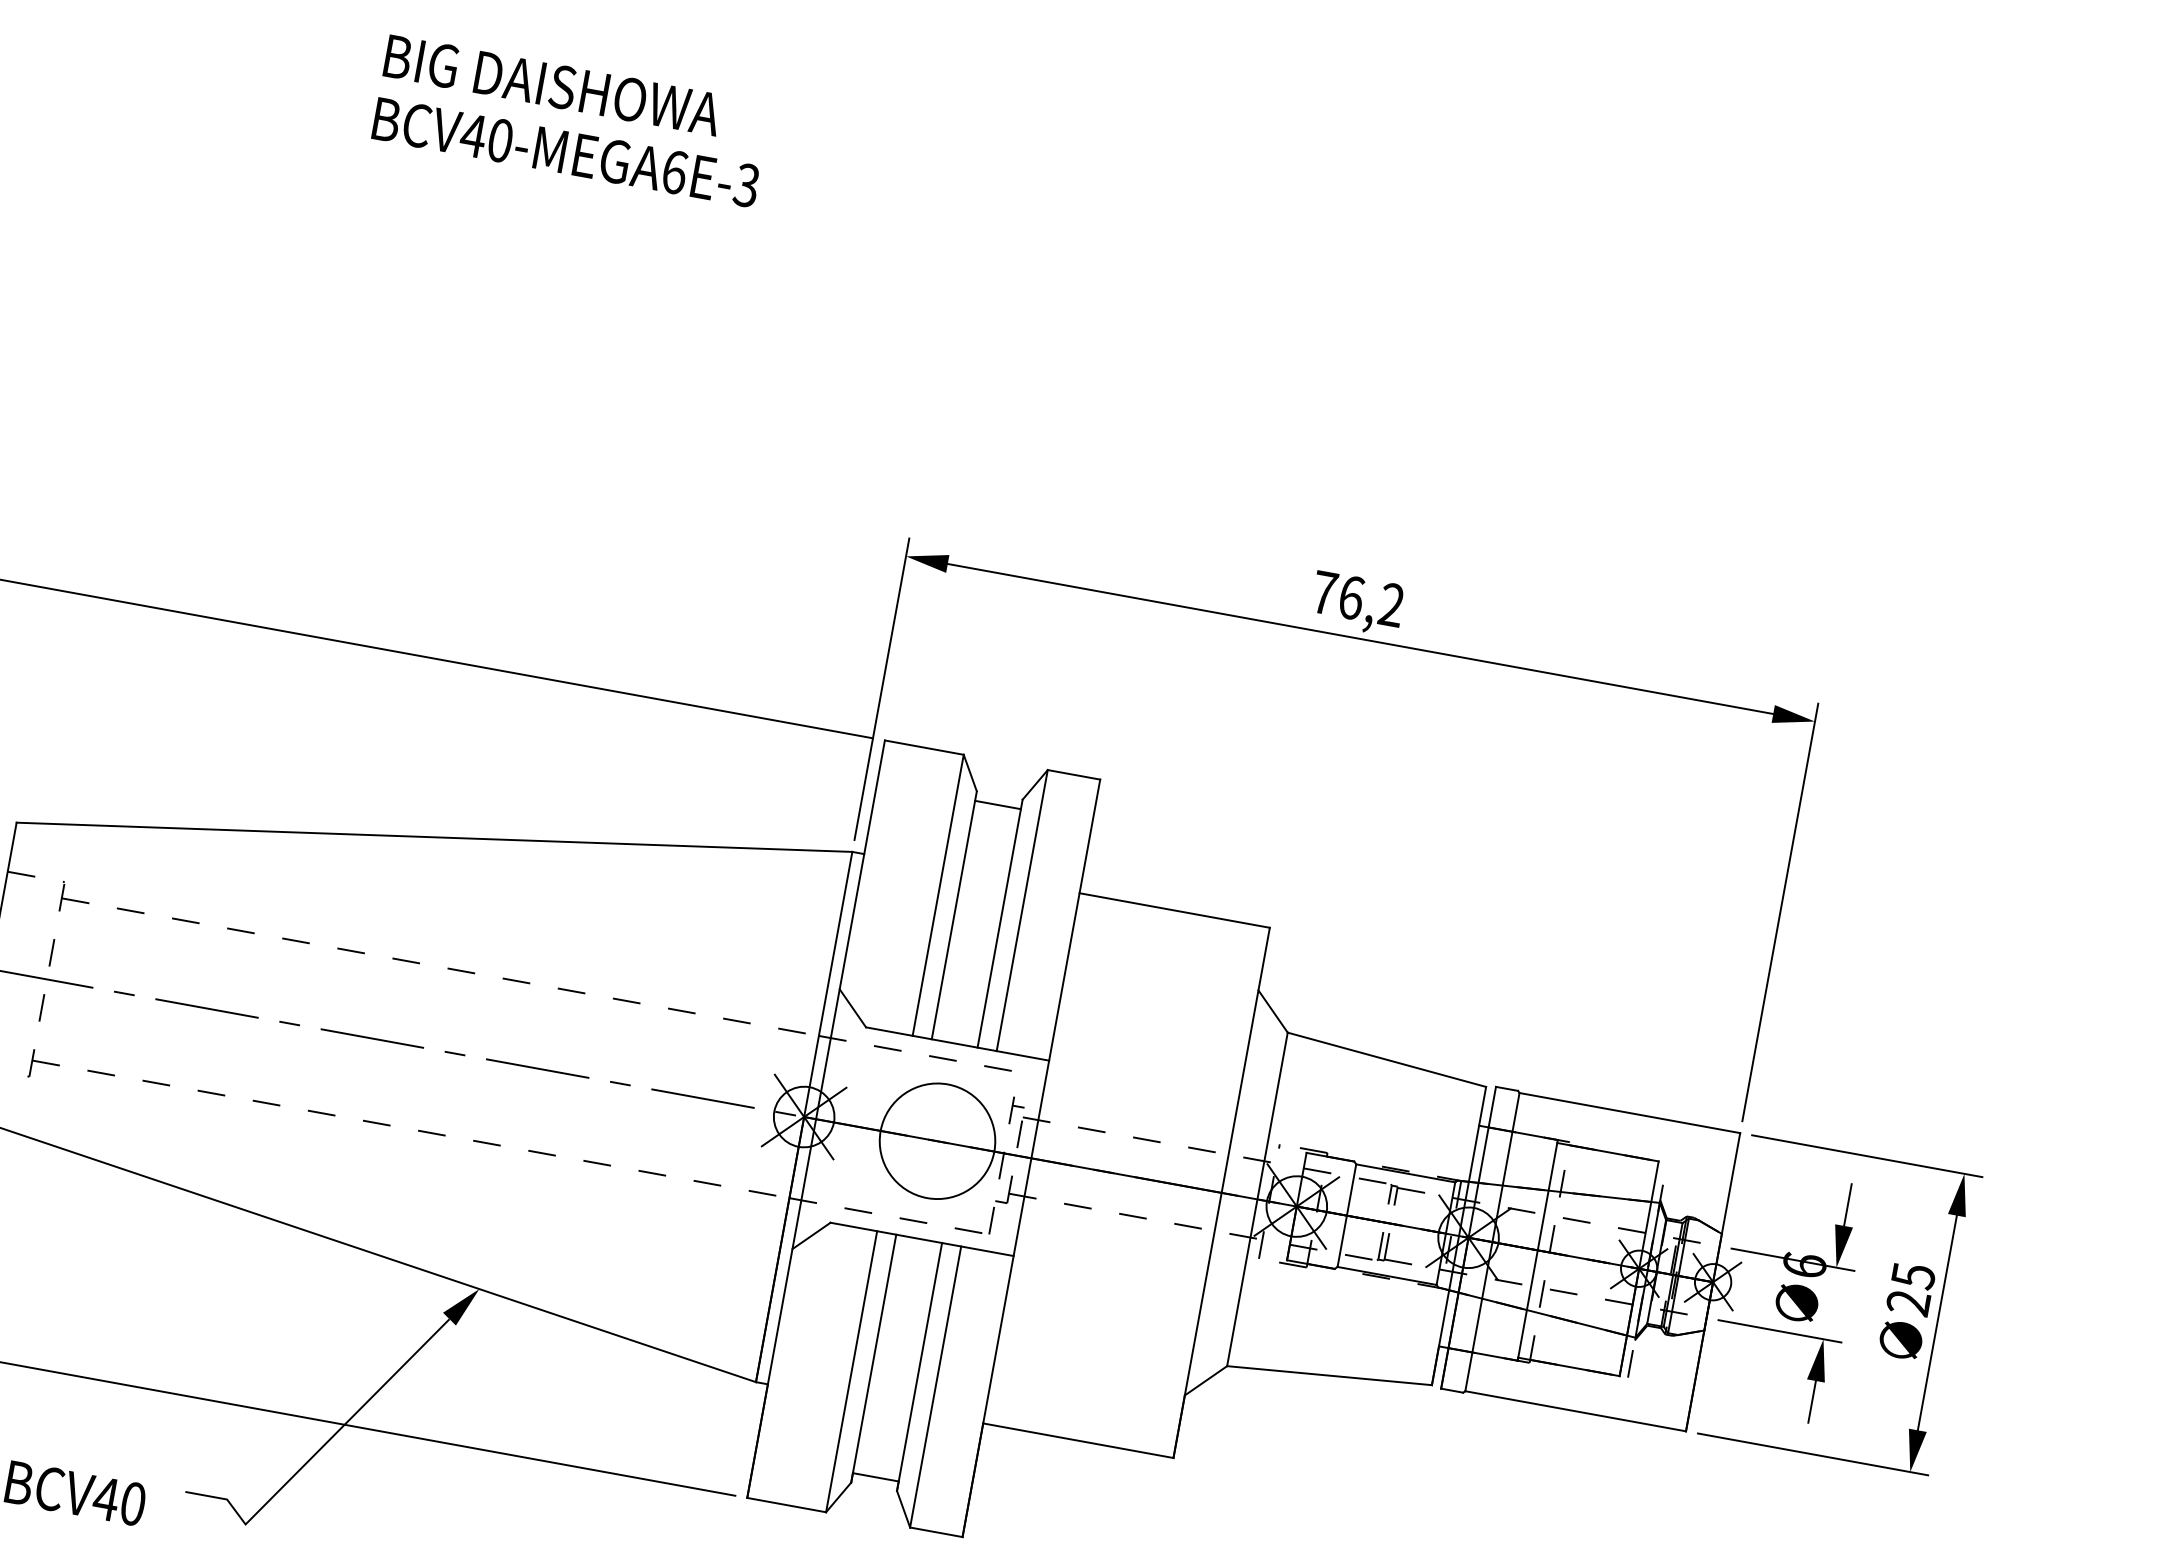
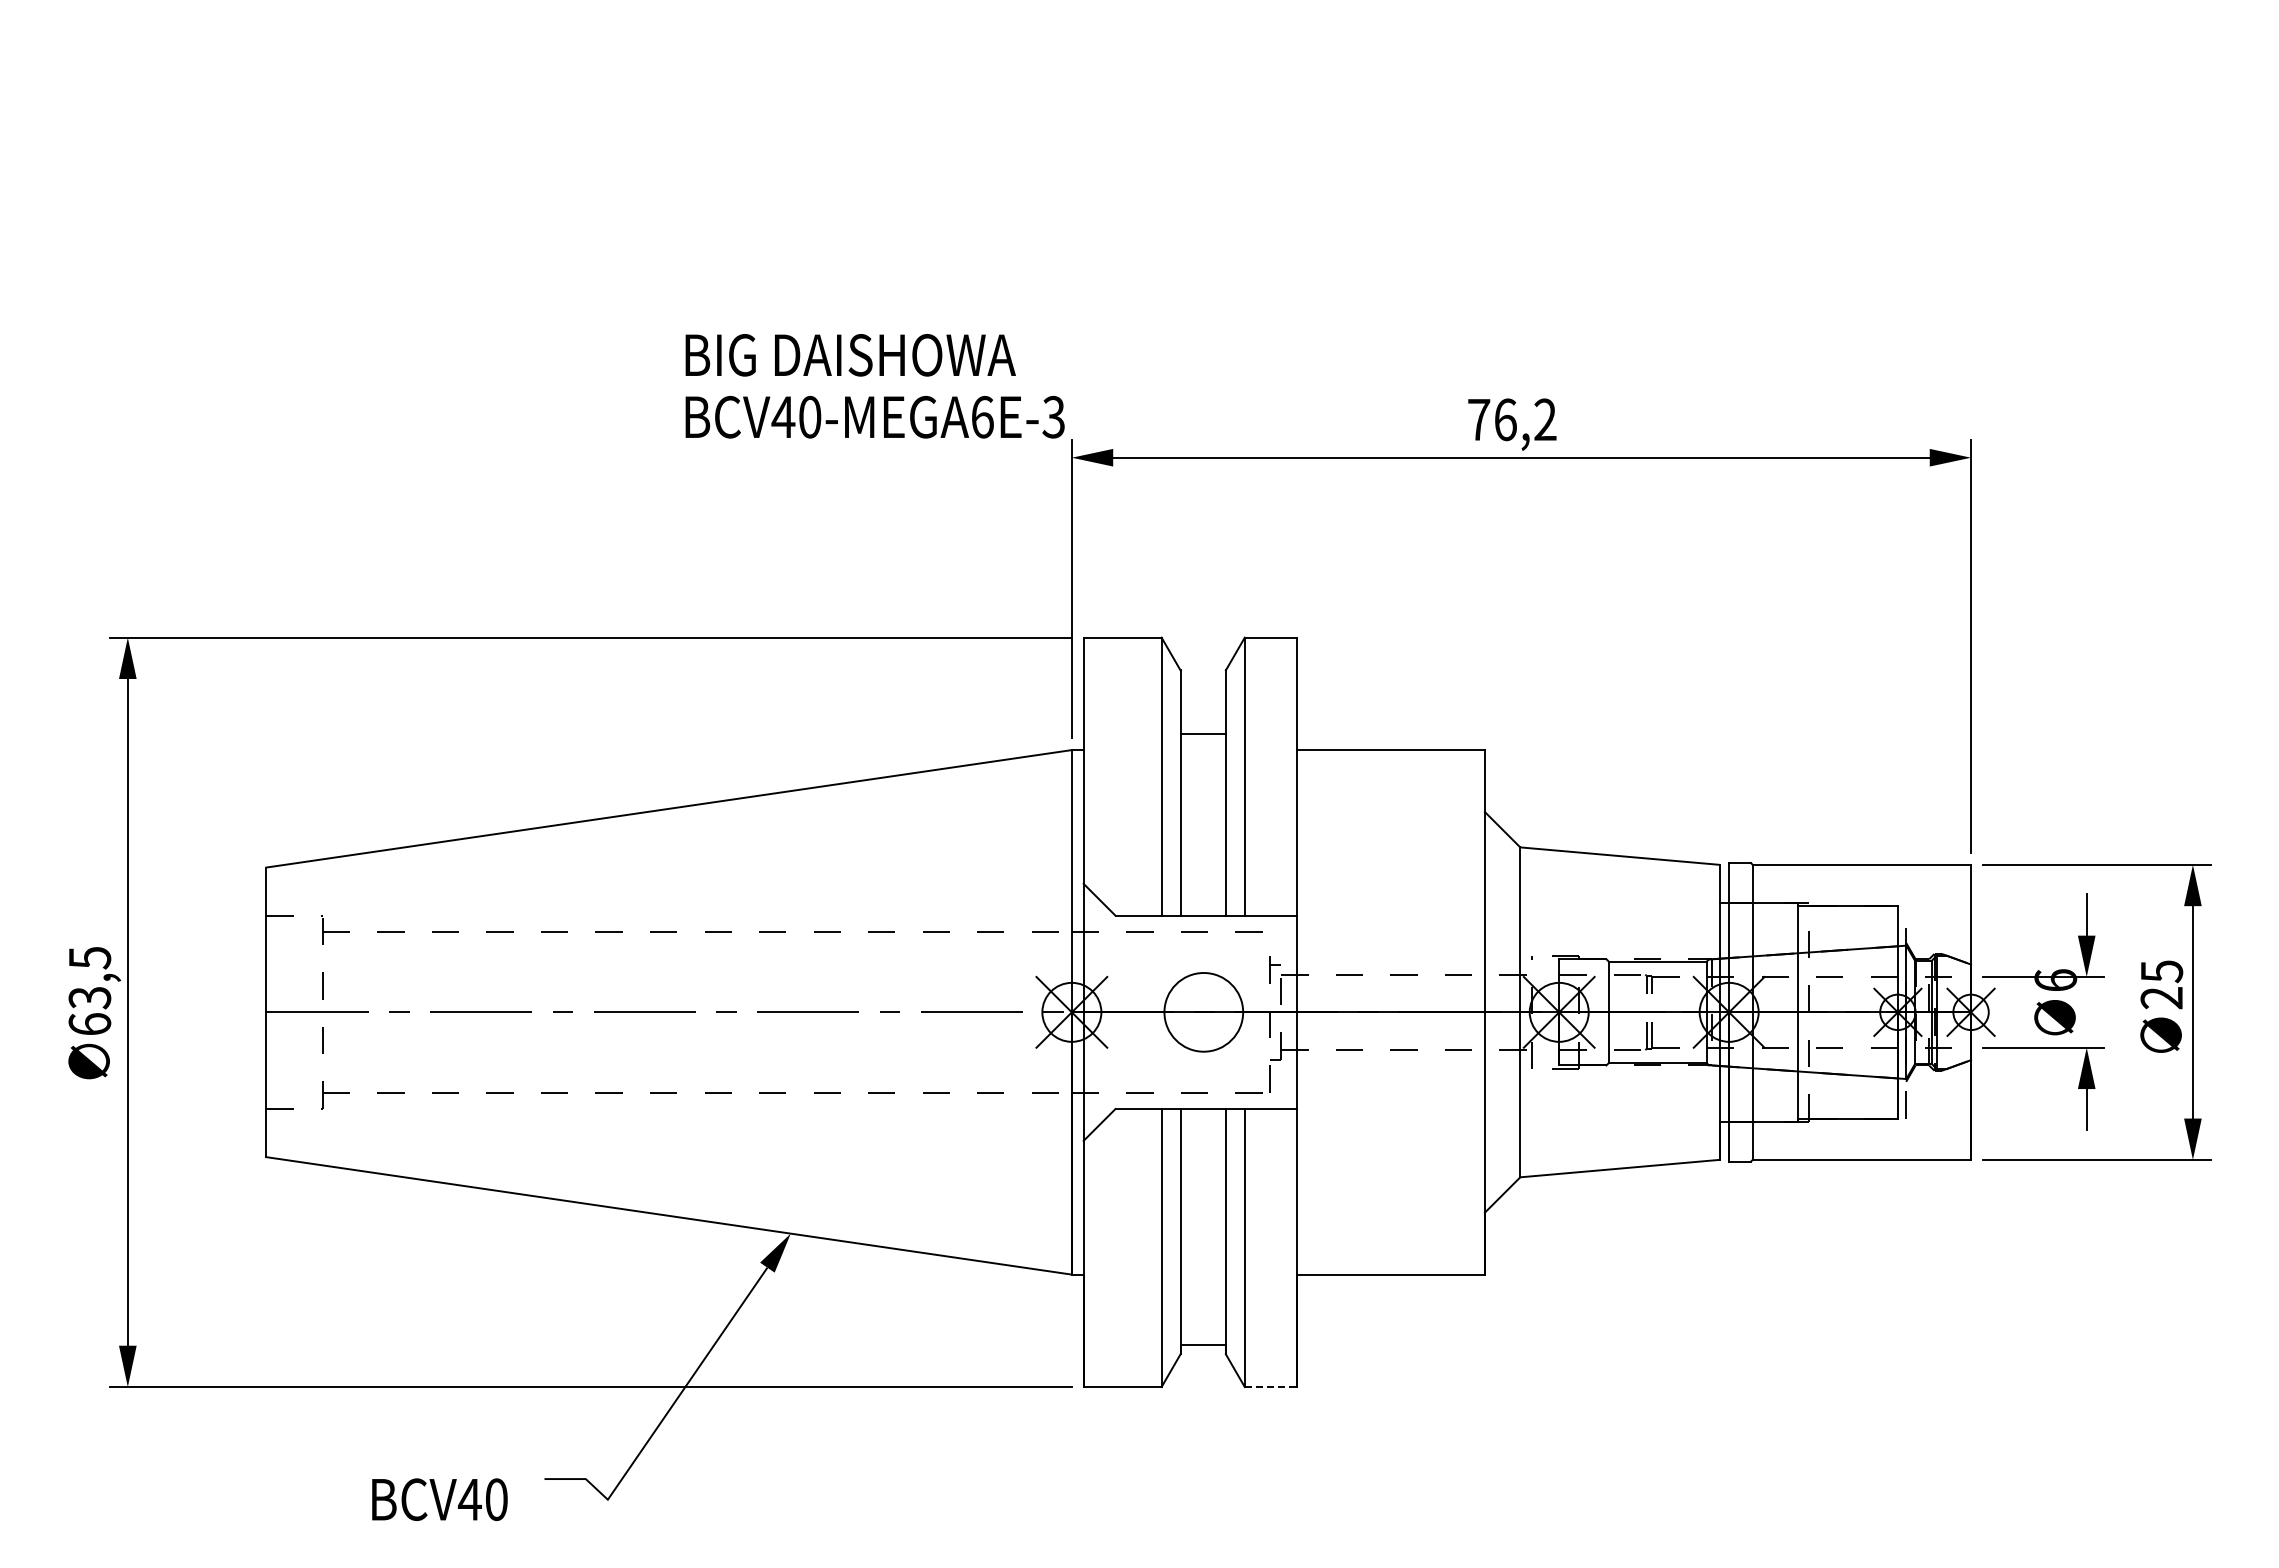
text: (571, 121) -> (874, 386), moved
line: (997, 804) -> (1202, 733), moved
circle: (937, 1141) -> (1203, 1012), size x0.7
line: (936, 1532) -> (1270, 1387), solid -> dashed

